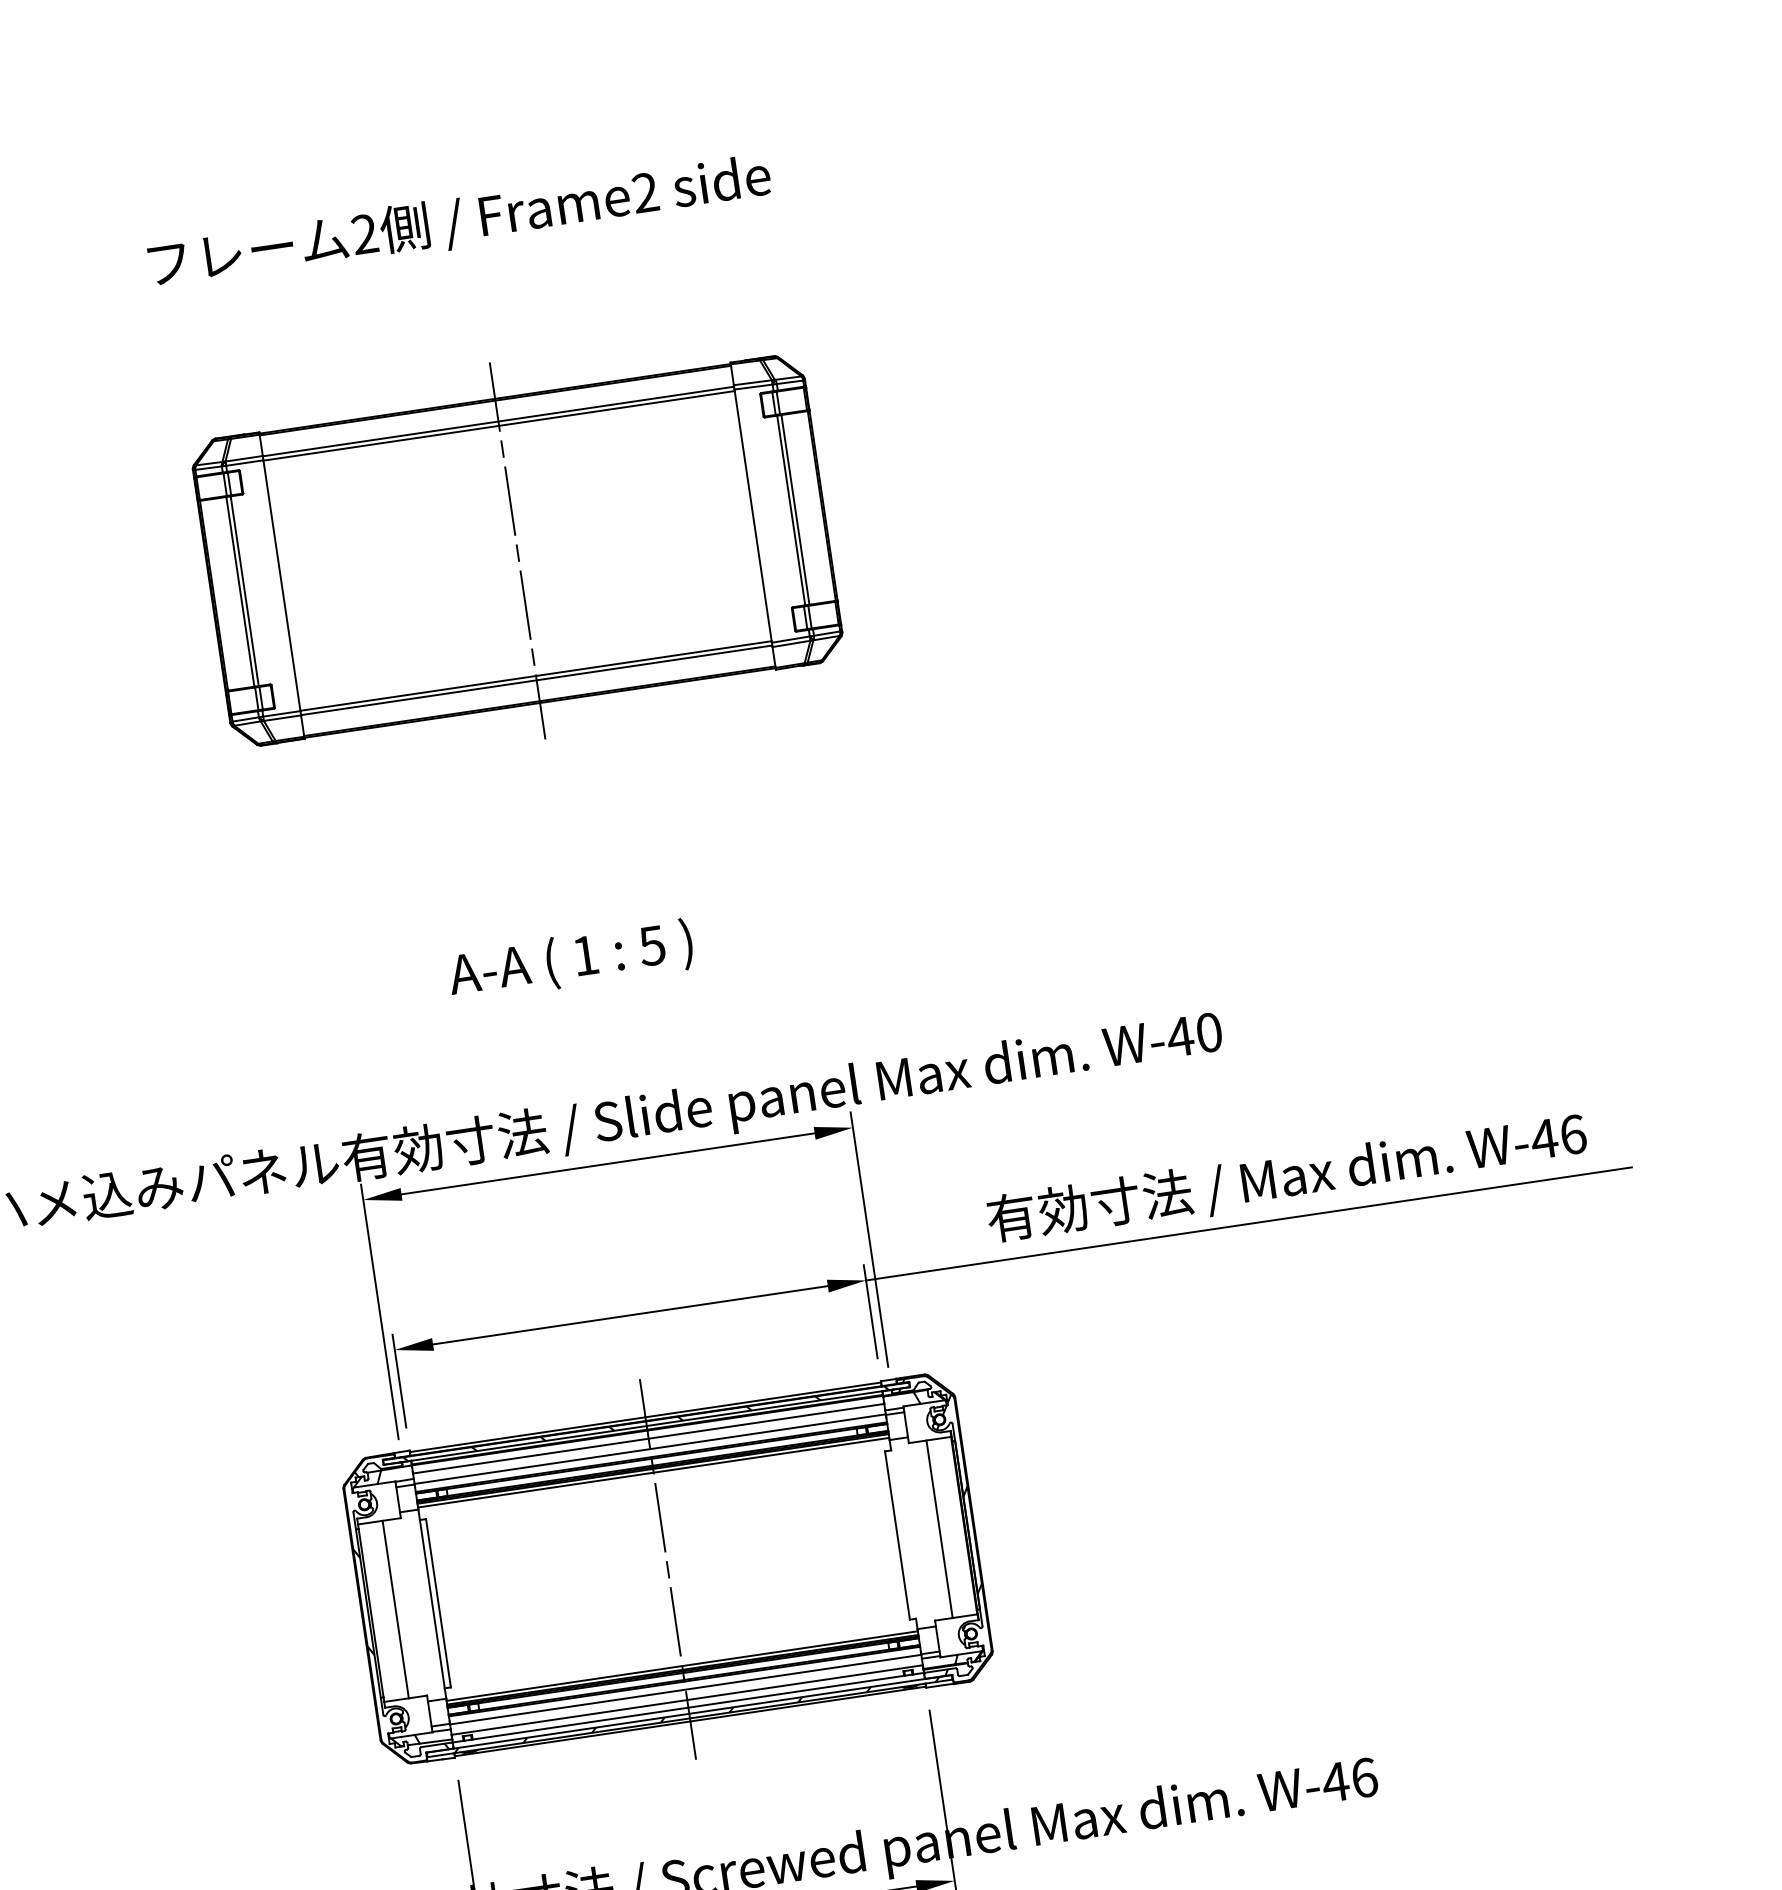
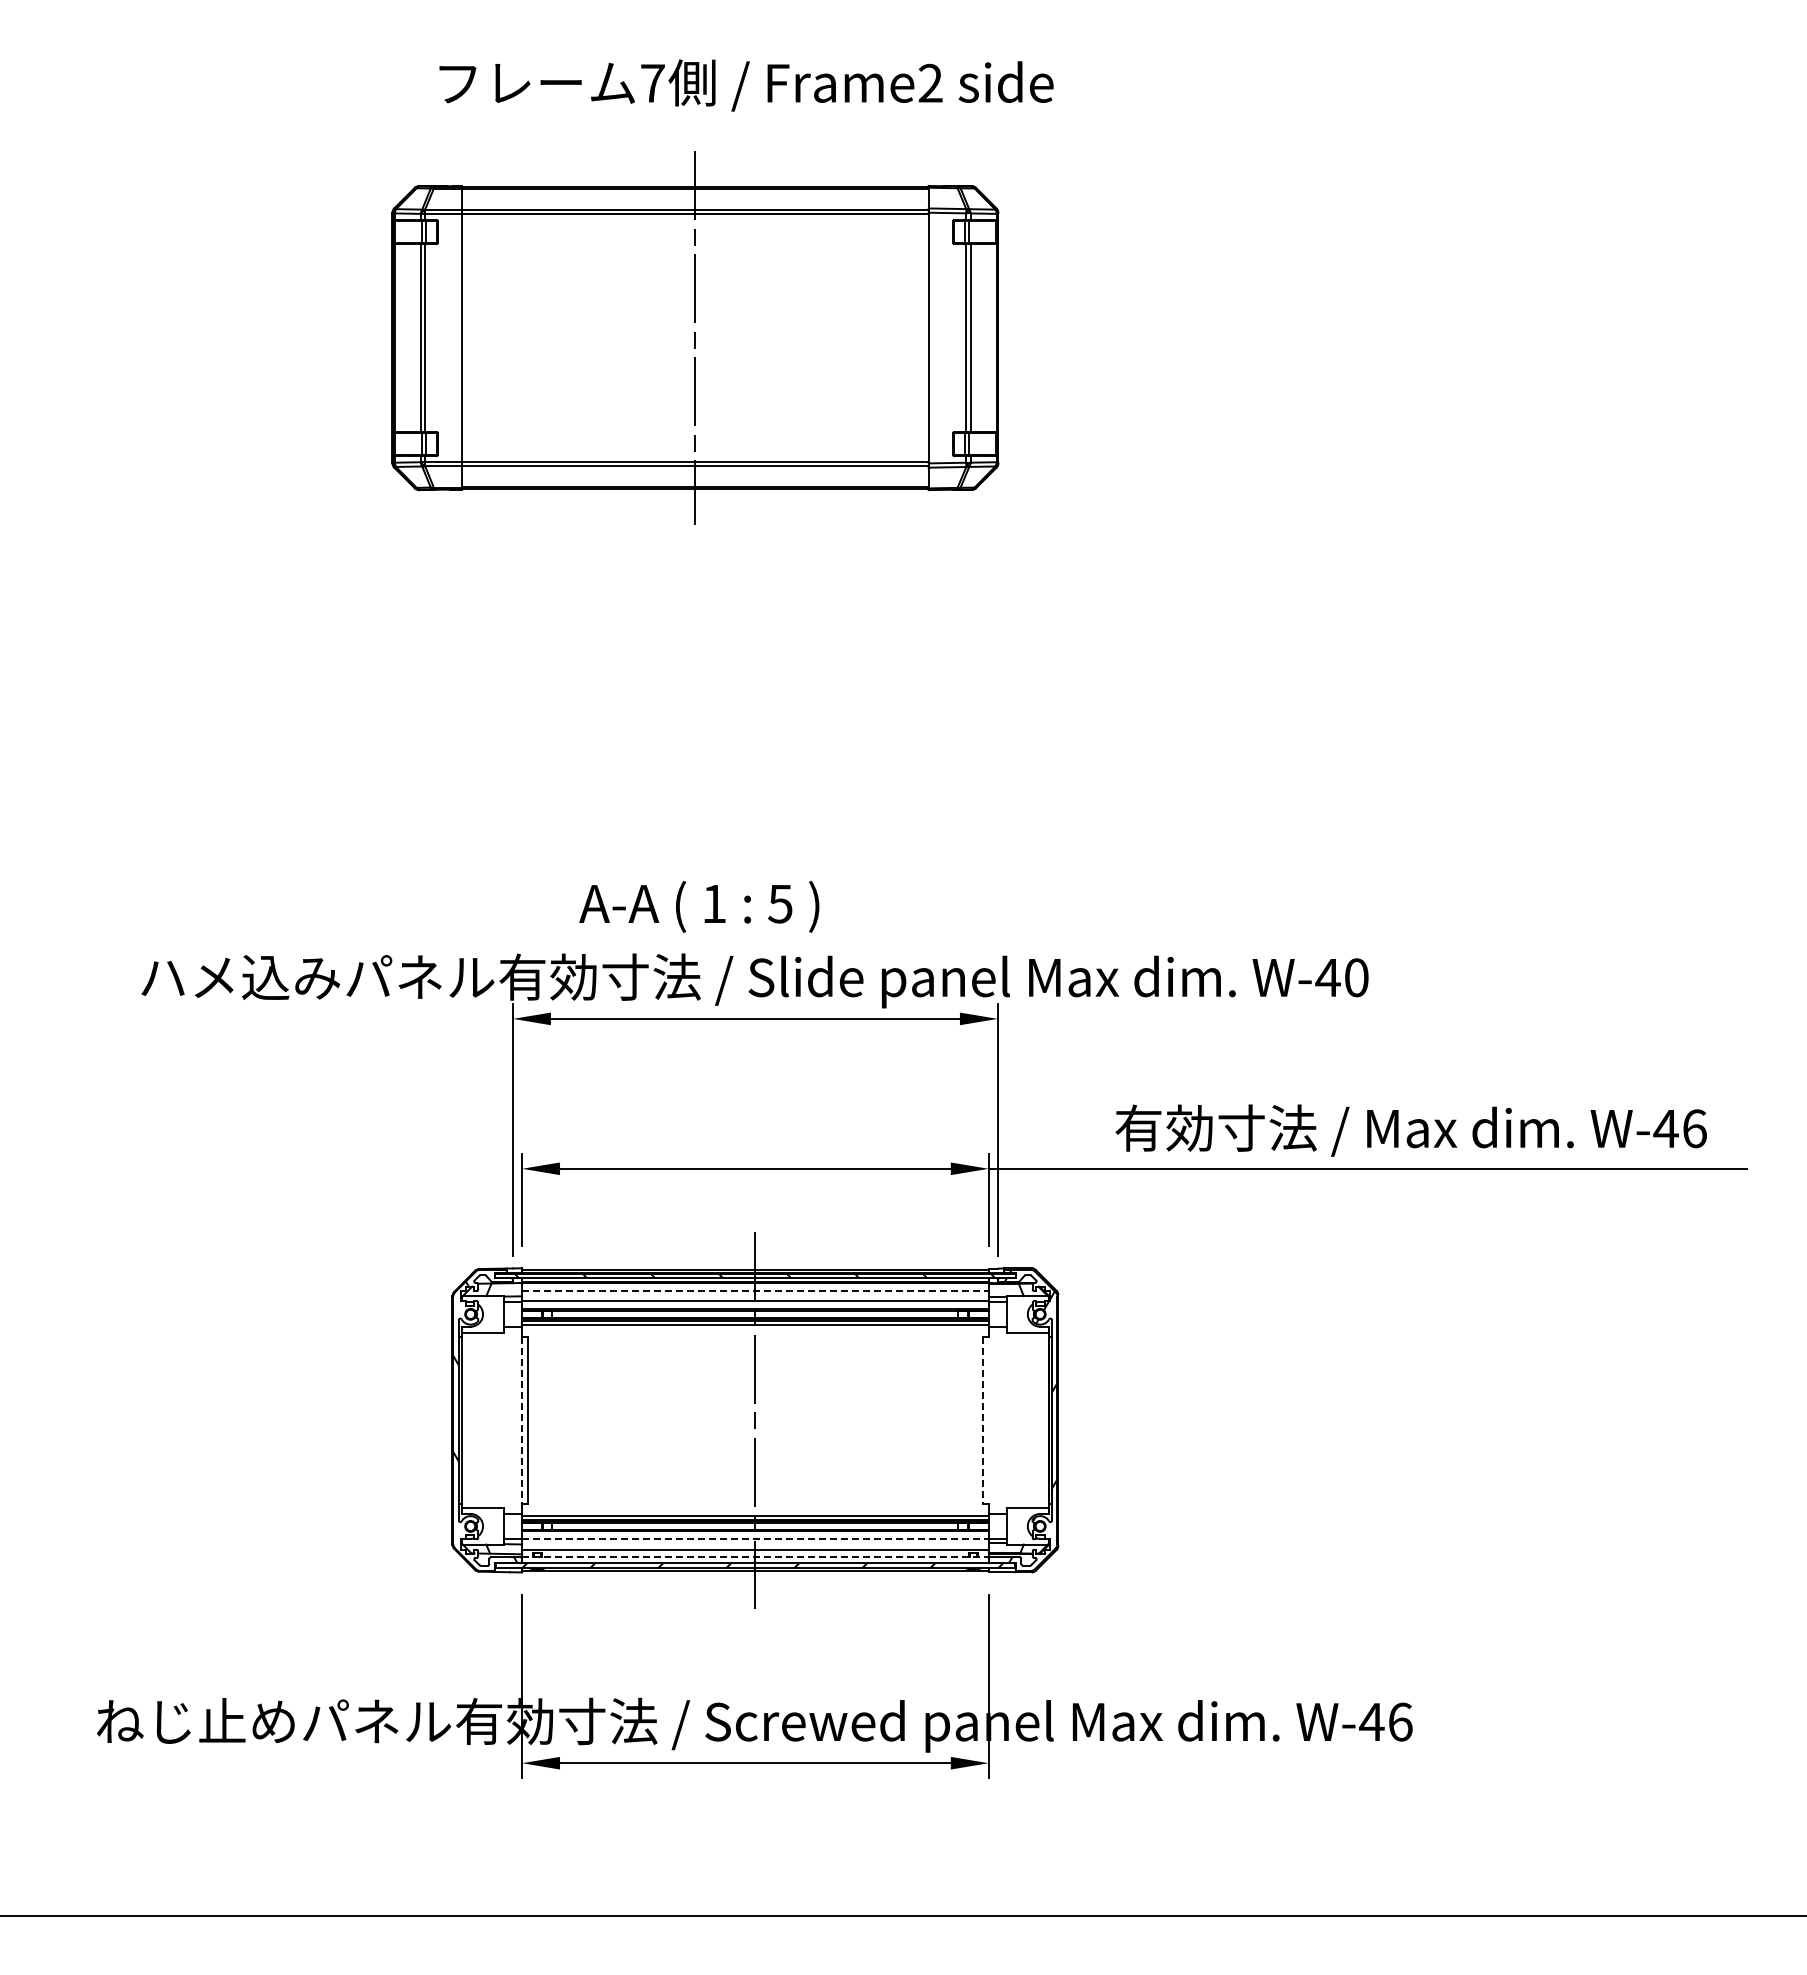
text: (364, 233) -> (652, 82), 2 -> 7
part: (517, 550) -> (695, 337), moved
text: (570, 960) -> (699, 906), moved
line: (648, 1439) -> (755, 1291), solid -> dashed
line: (939, 1529) -> (1024, 1420), removed
line: (897, 1535) -> (982, 1420), solid -> dashed
line: (432, 1604) -> (522, 1420), solid -> dashed
line: (395, 1609) -> (485, 1420), removed
line: (685, 1689) -> (755, 1539), solid -> dashed
line: (688, 1707) -> (755, 1557), solid -> dashed

